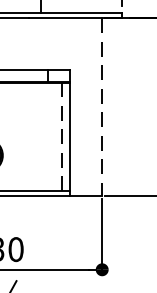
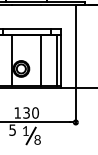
line: (101, 107) -> (75, 46), dashed -> solid
line: (28, 135) -> (41, 59), added
line: (60, 135) -> (56, 59), dashed -> solid

